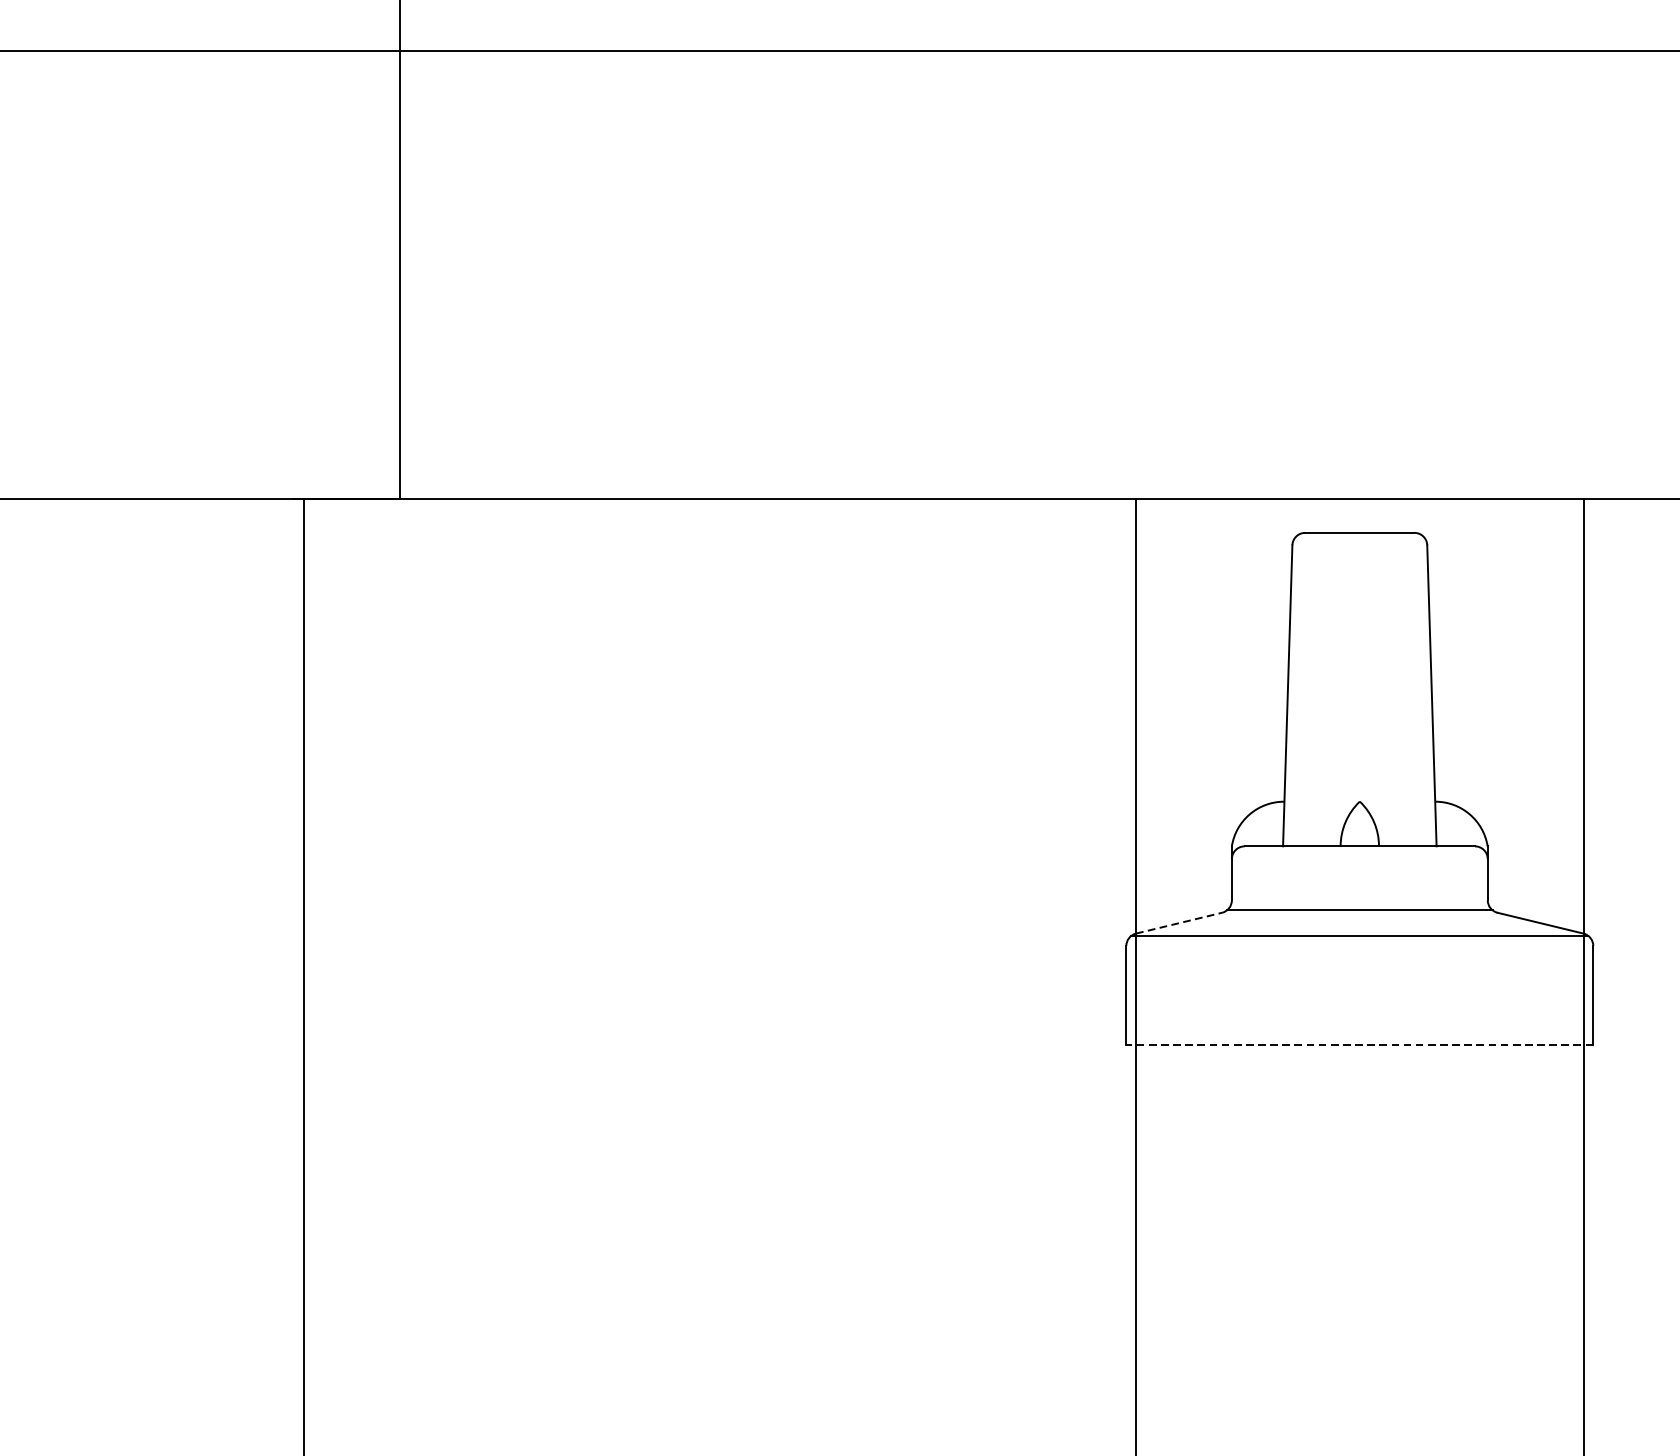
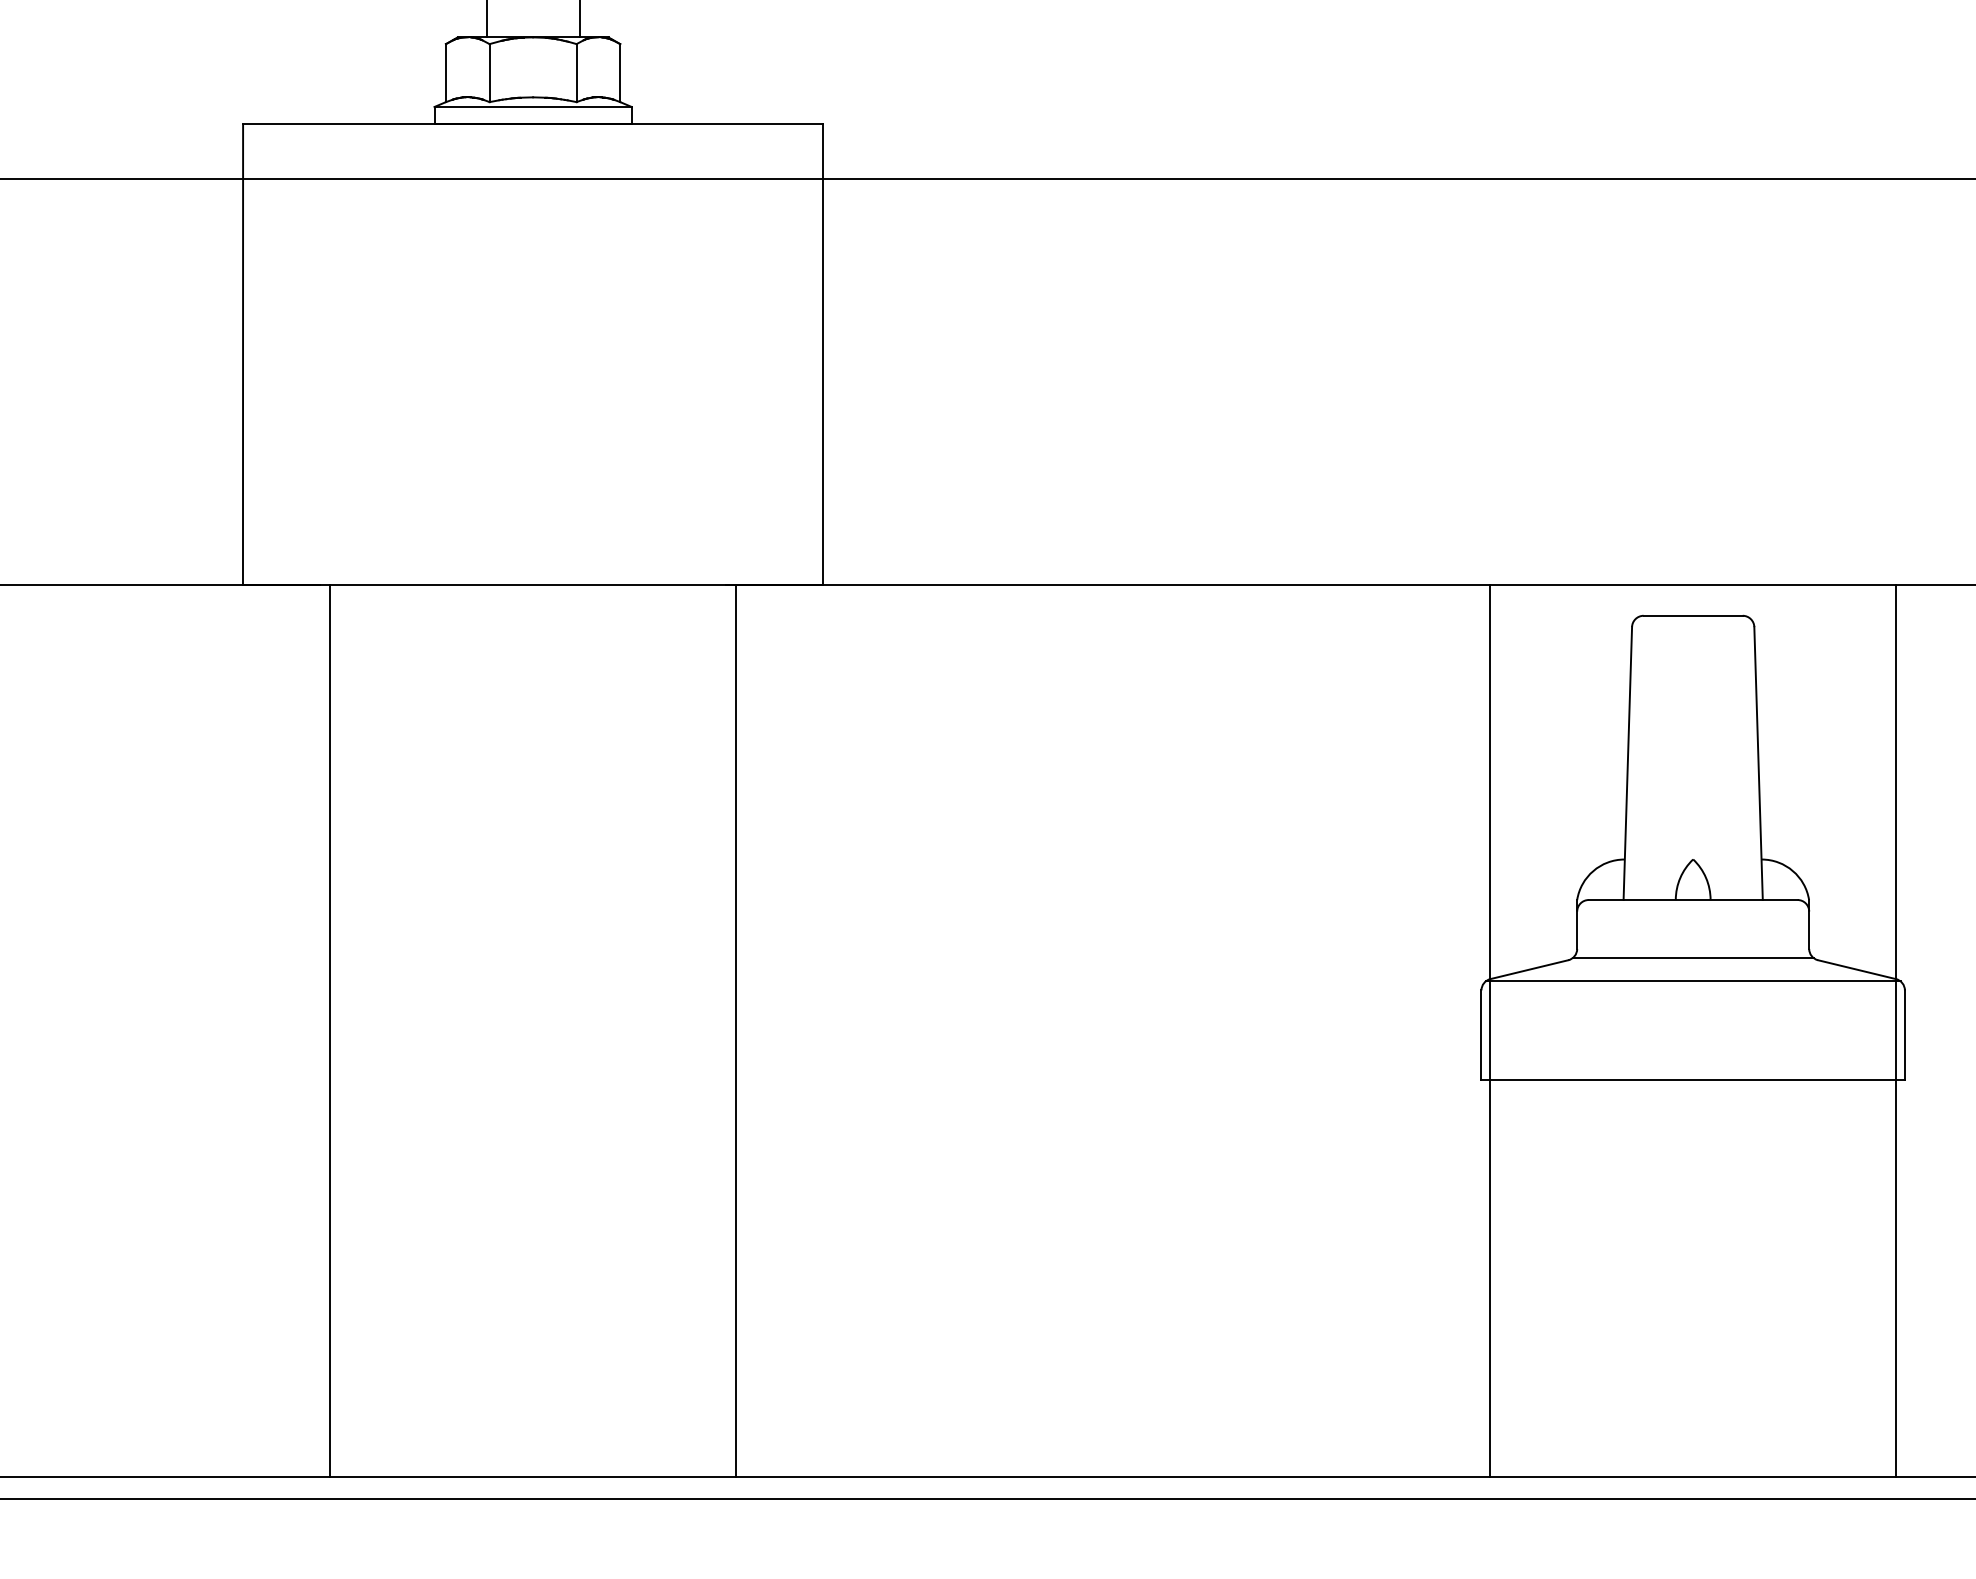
line: (1179, 922) -> (1529, 969), dashed -> solid
line: (1360, 1044) -> (1693, 1079), dashed -> solid

